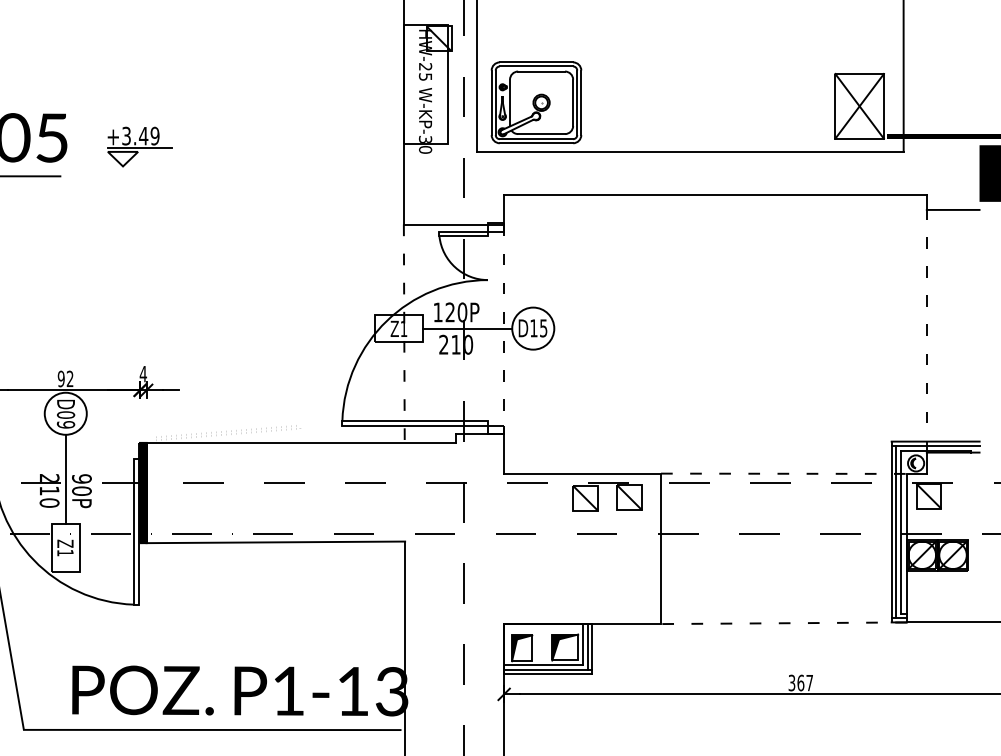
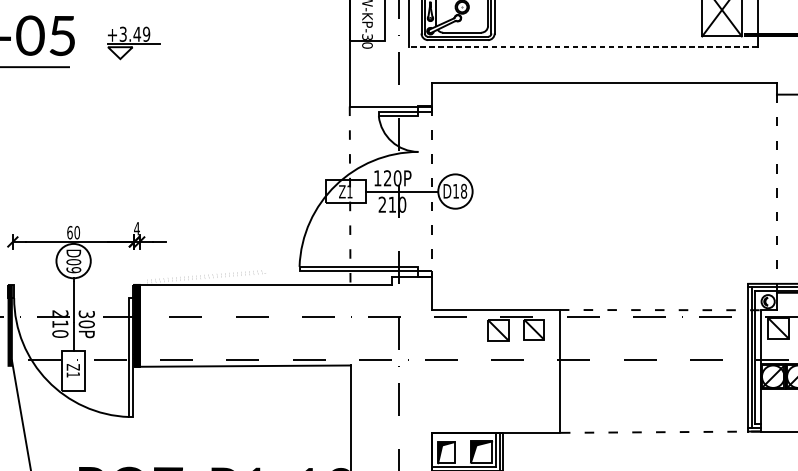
line: (690, 151) -> (583, 46), solid -> dashed
text: (543, 328) -> (463, 191), D15 -> D18
text: (65, 378) -> (73, 232), 92 -> 60
text: (81, 478) -> (86, 313), 90P -> 30P

